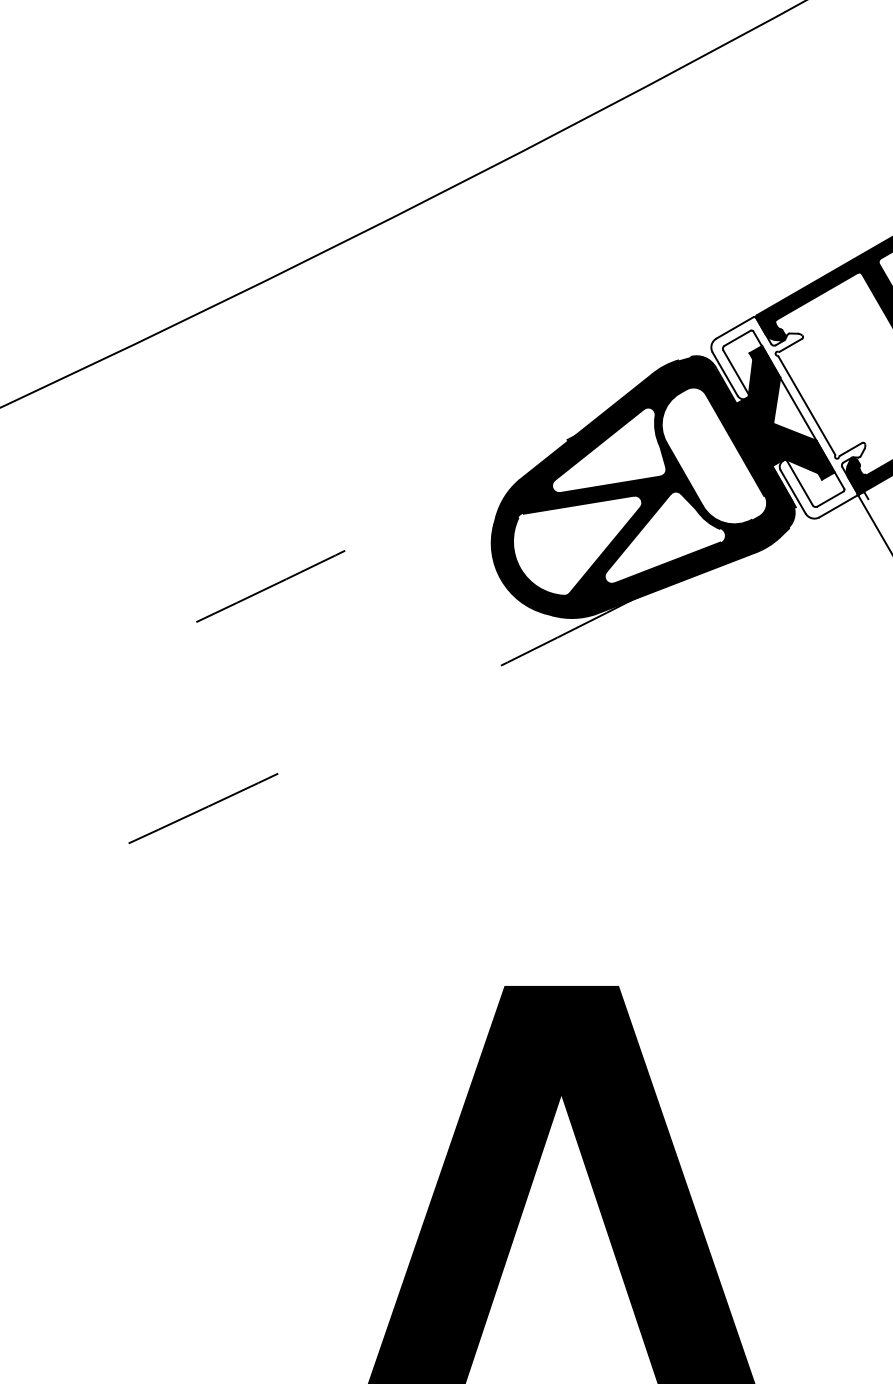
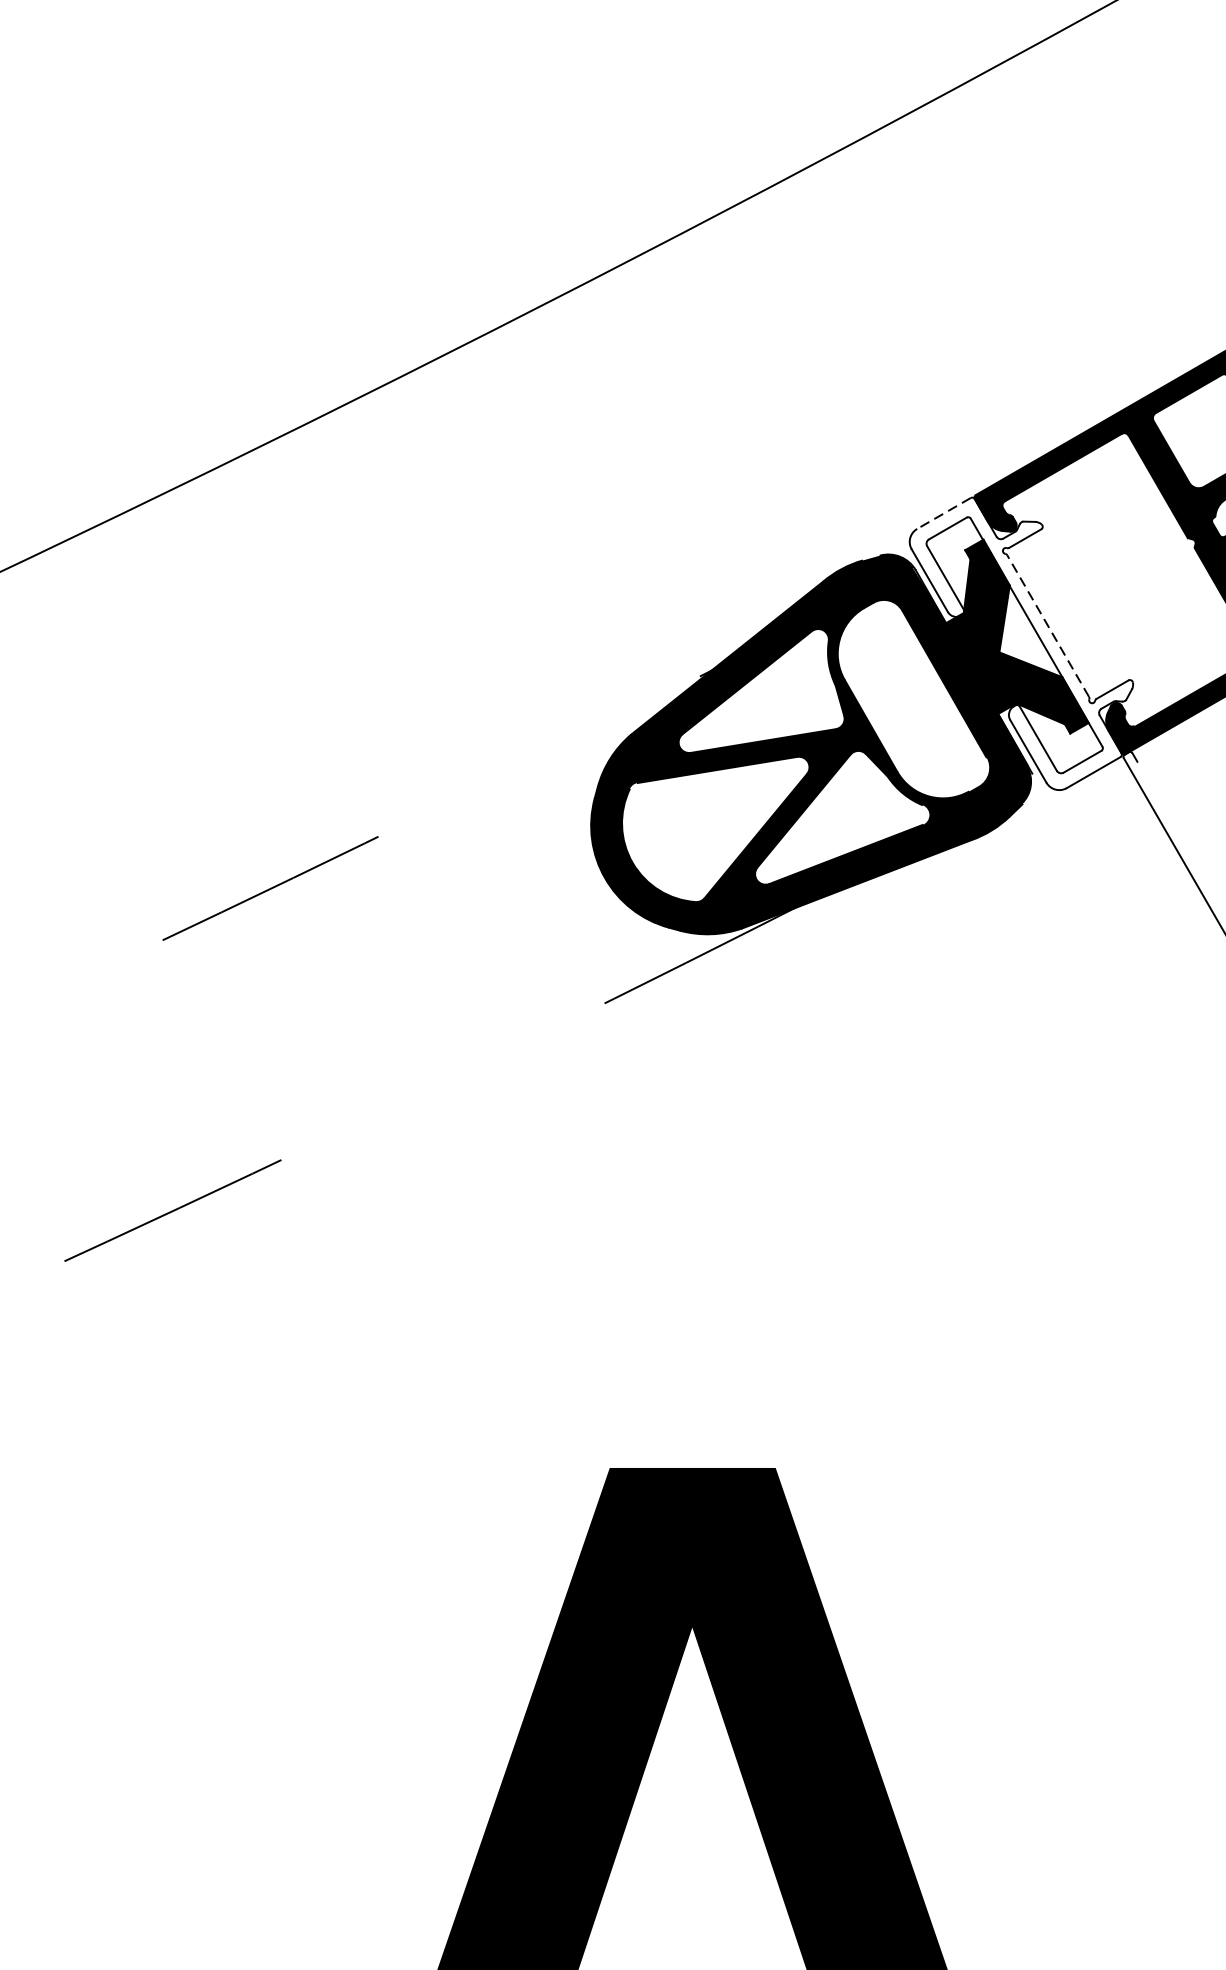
line: (734, 328) -> (943, 514), solid -> dashed
line: (806, 405) -> (1047, 626), solid -> dashed

